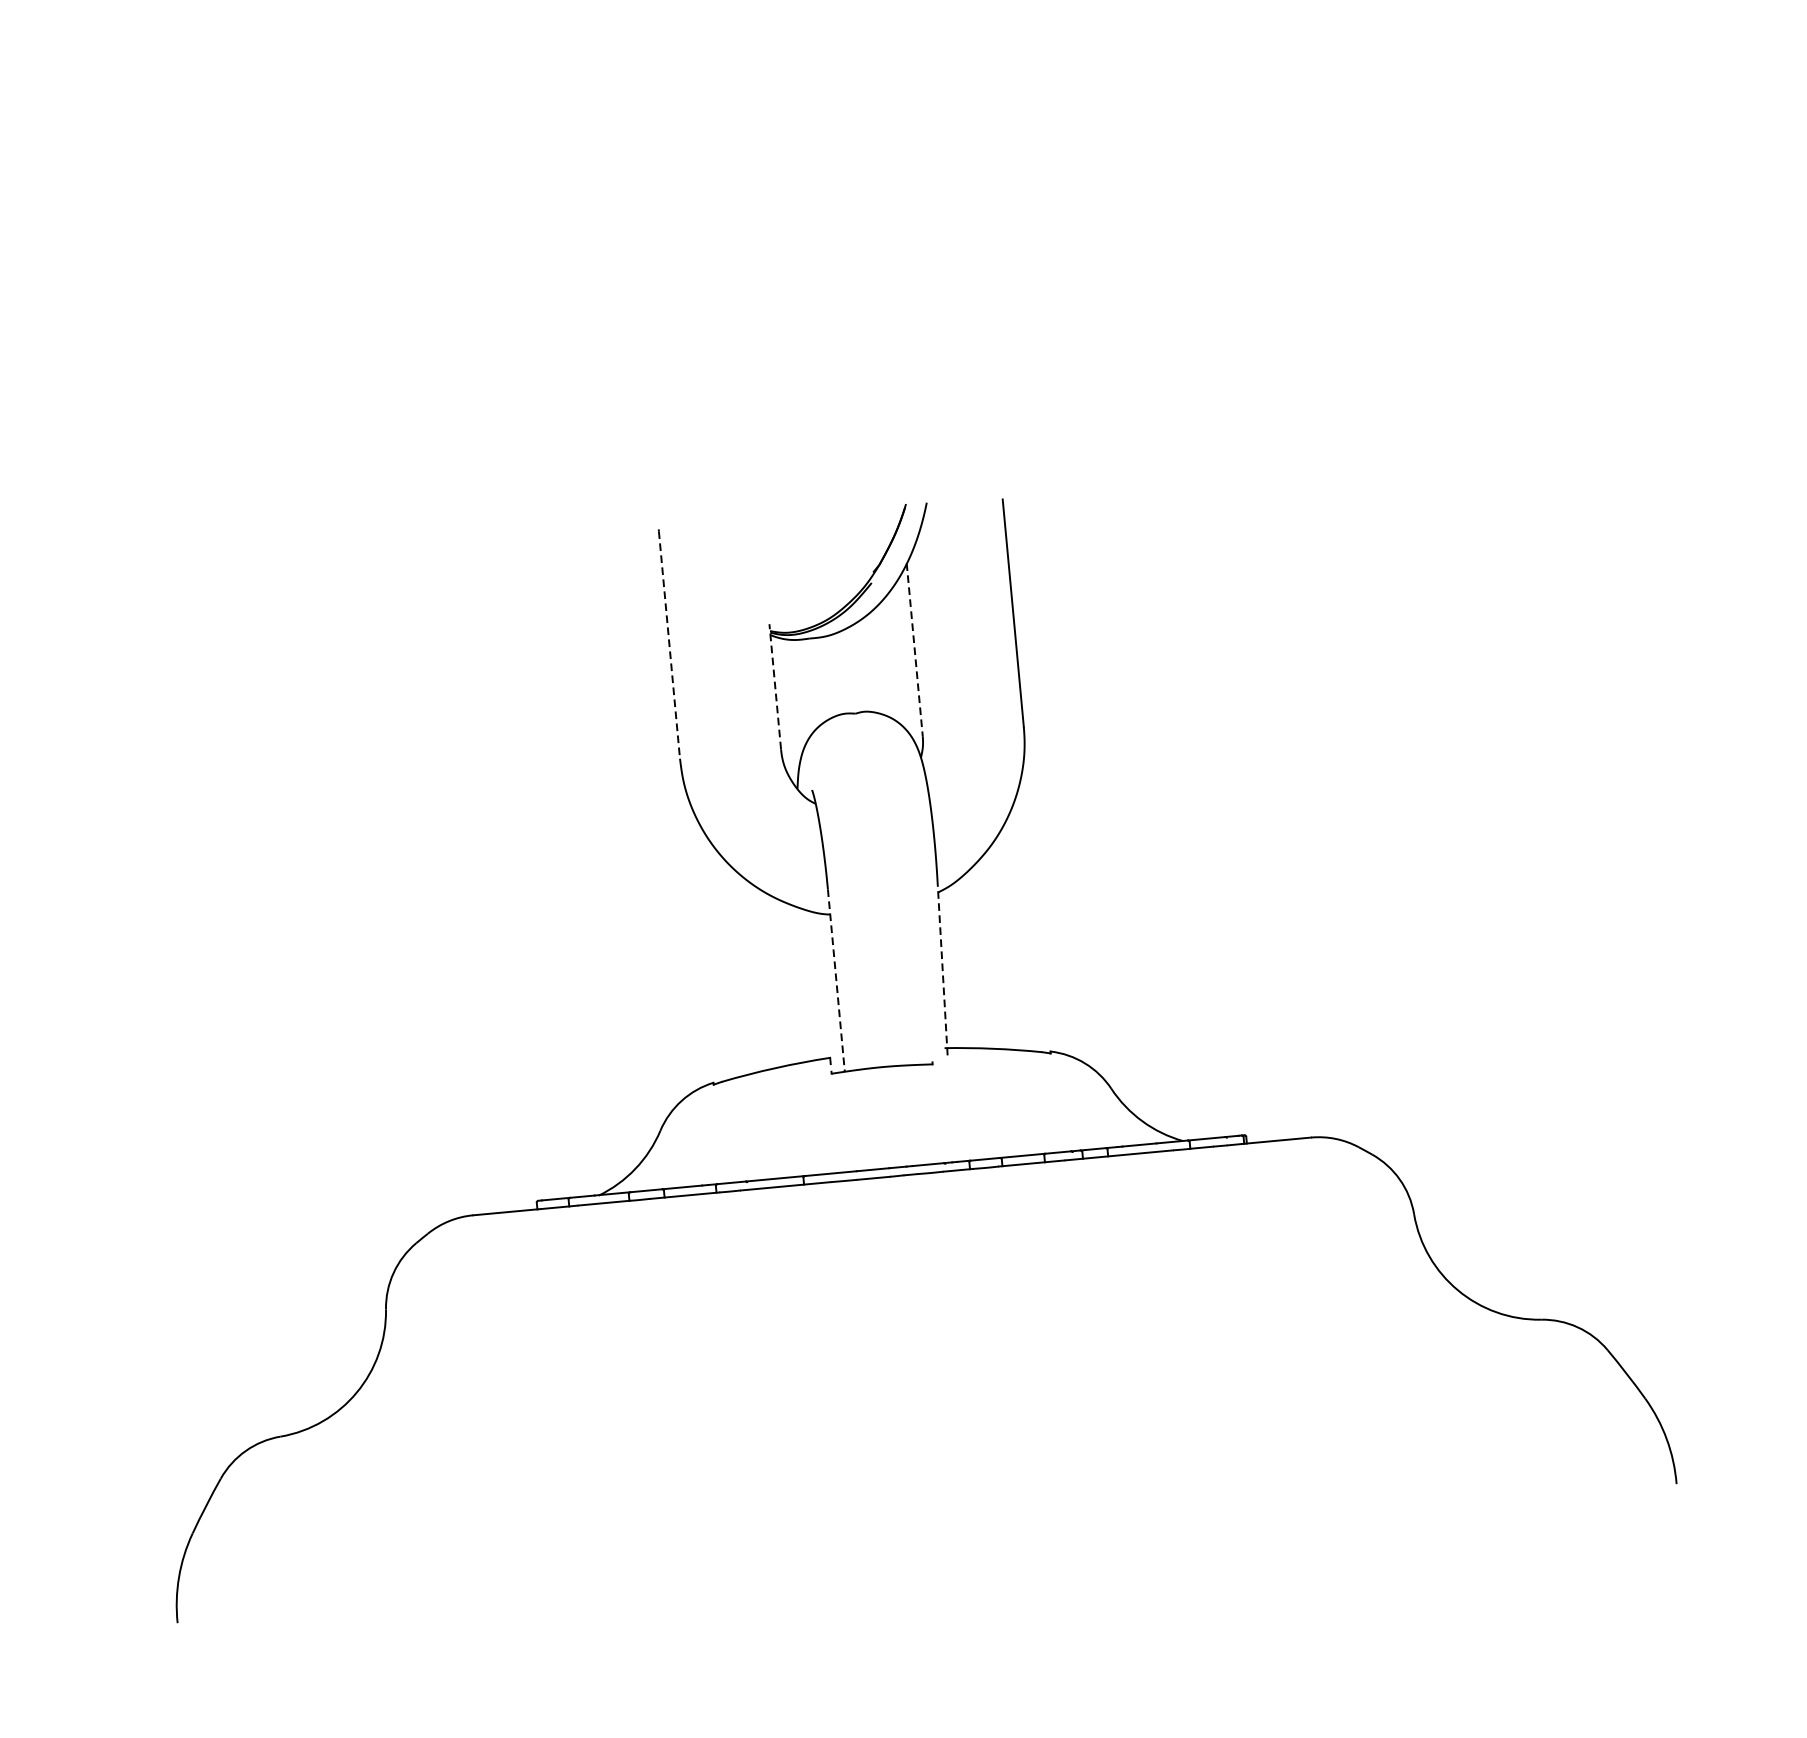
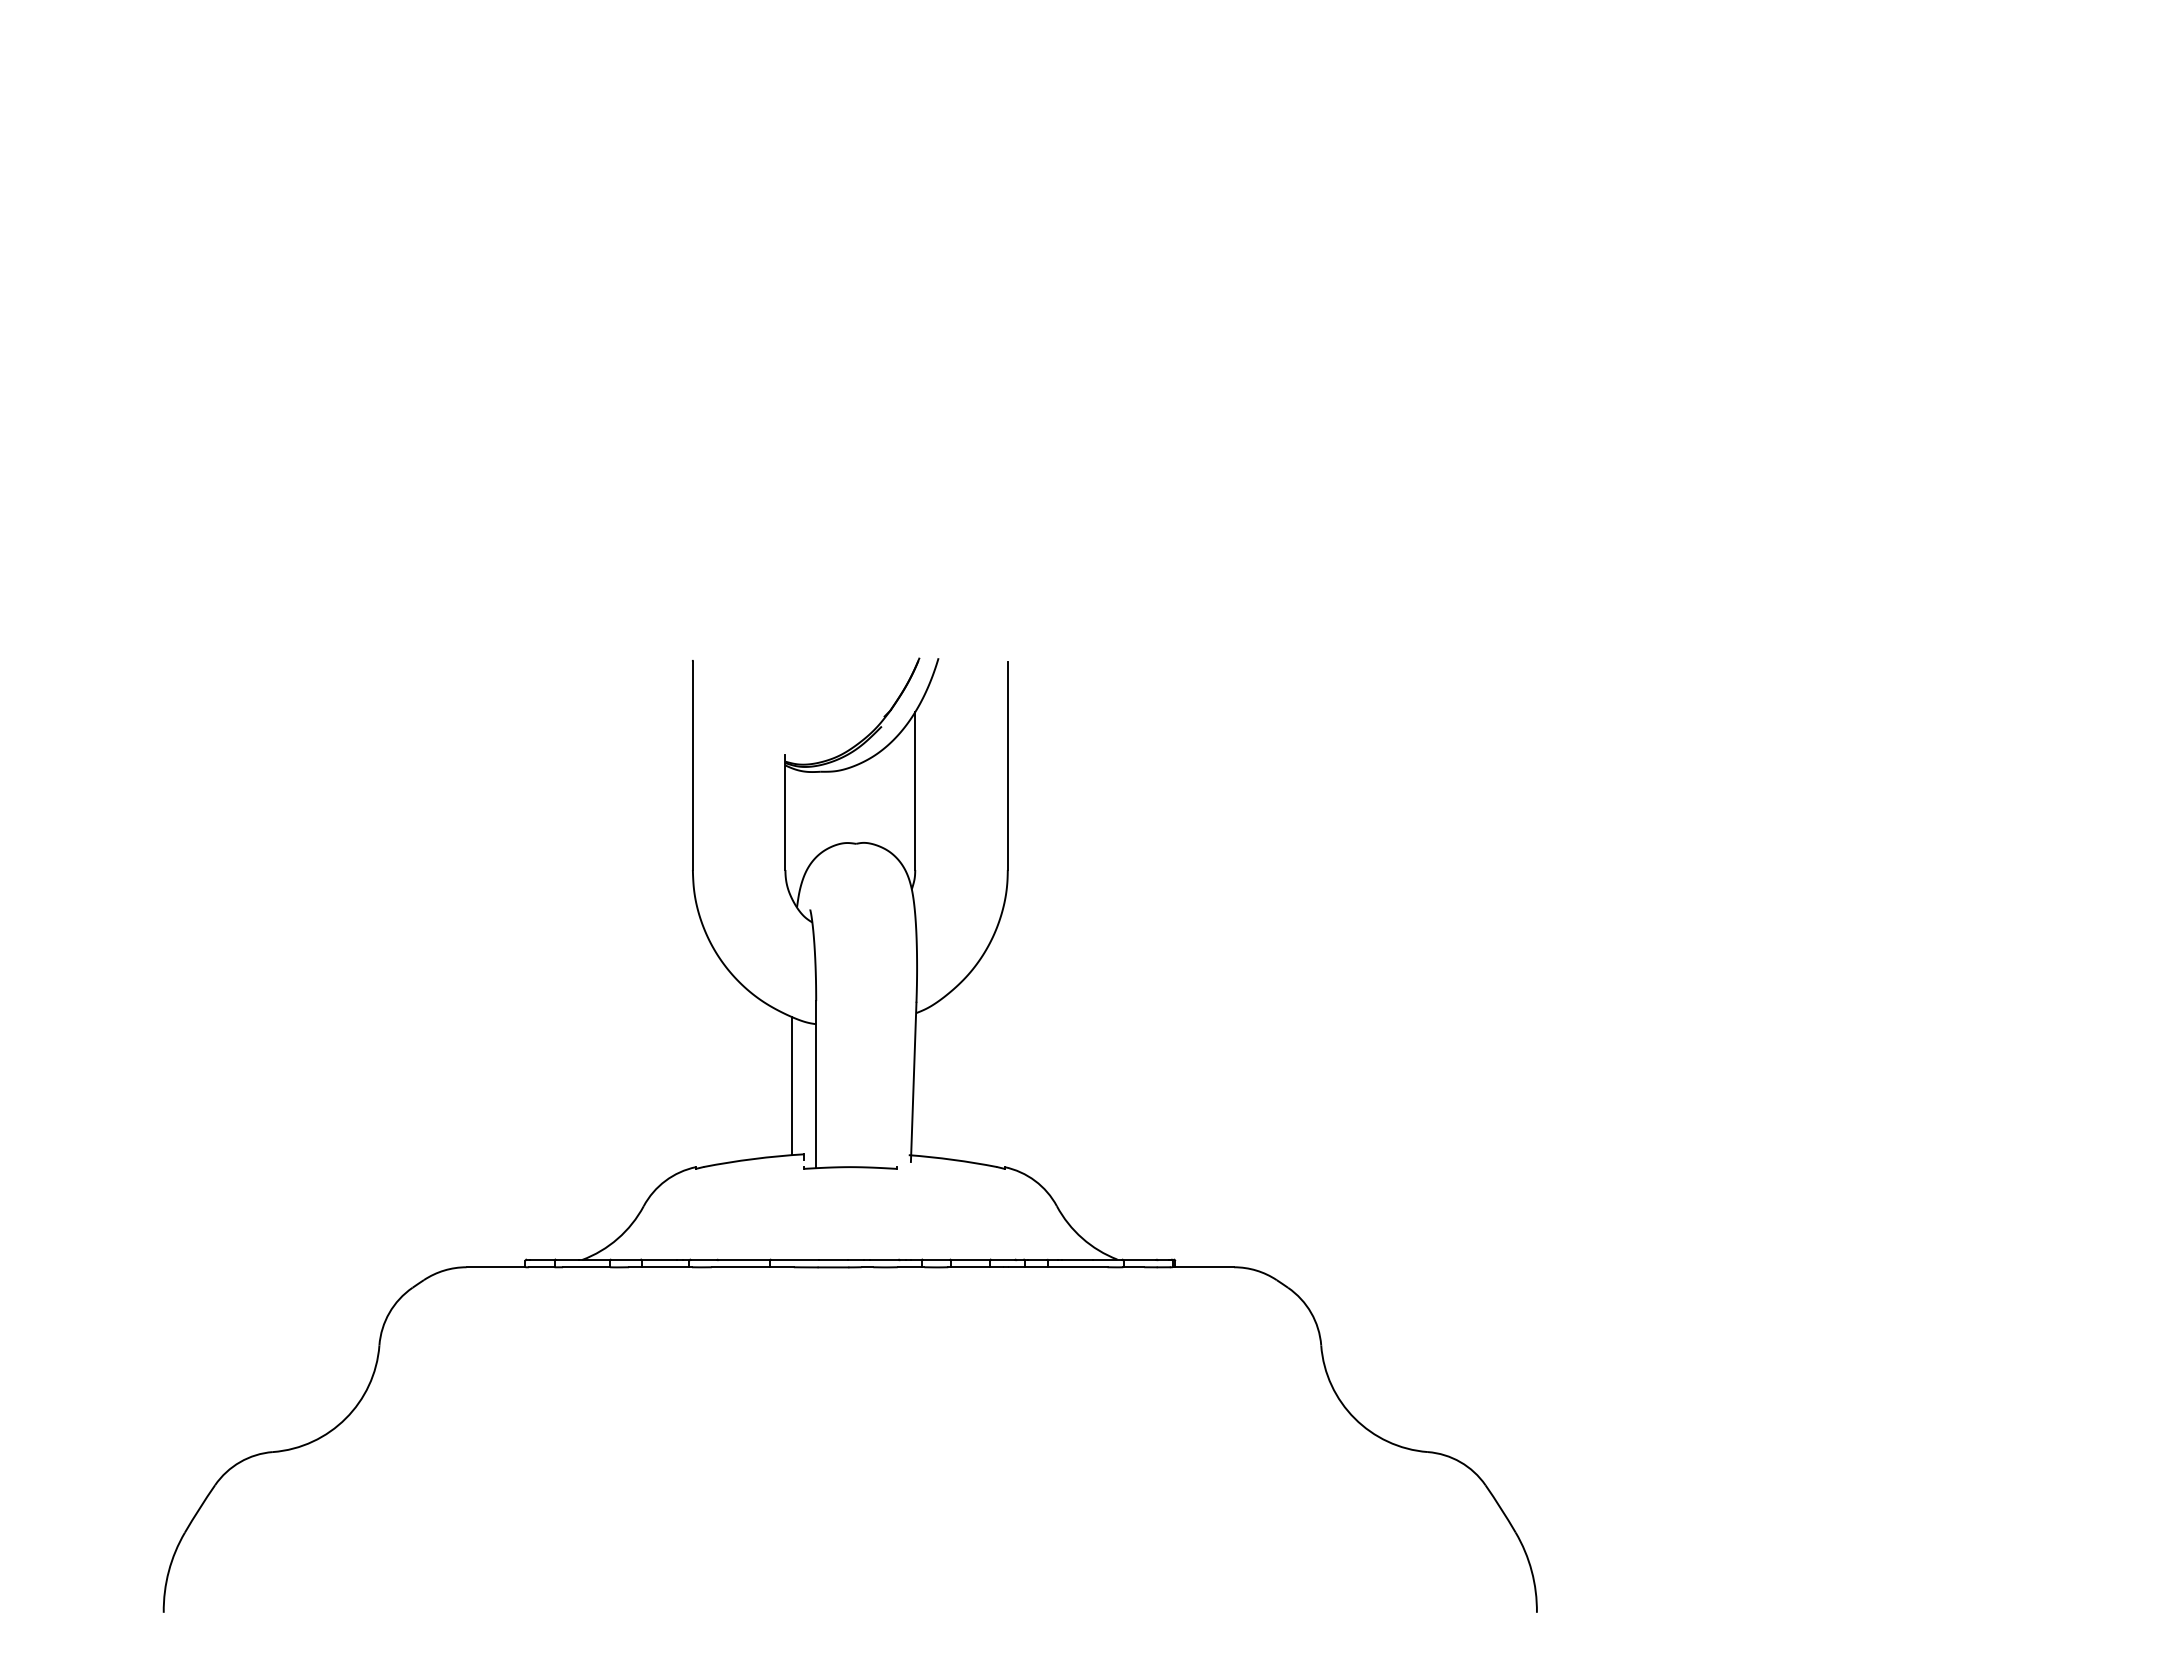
line: (669, 645) -> (692, 766), dashed -> solid
line: (915, 650) -> (915, 791), dashed -> solid
line: (775, 686) -> (785, 812), dashed -> solid
line: (942, 968) -> (913, 1082), dashed -> solid
line: (836, 980) -> (816, 1084), dashed -> solid
line: (809, 983) -> (791, 1085), added

